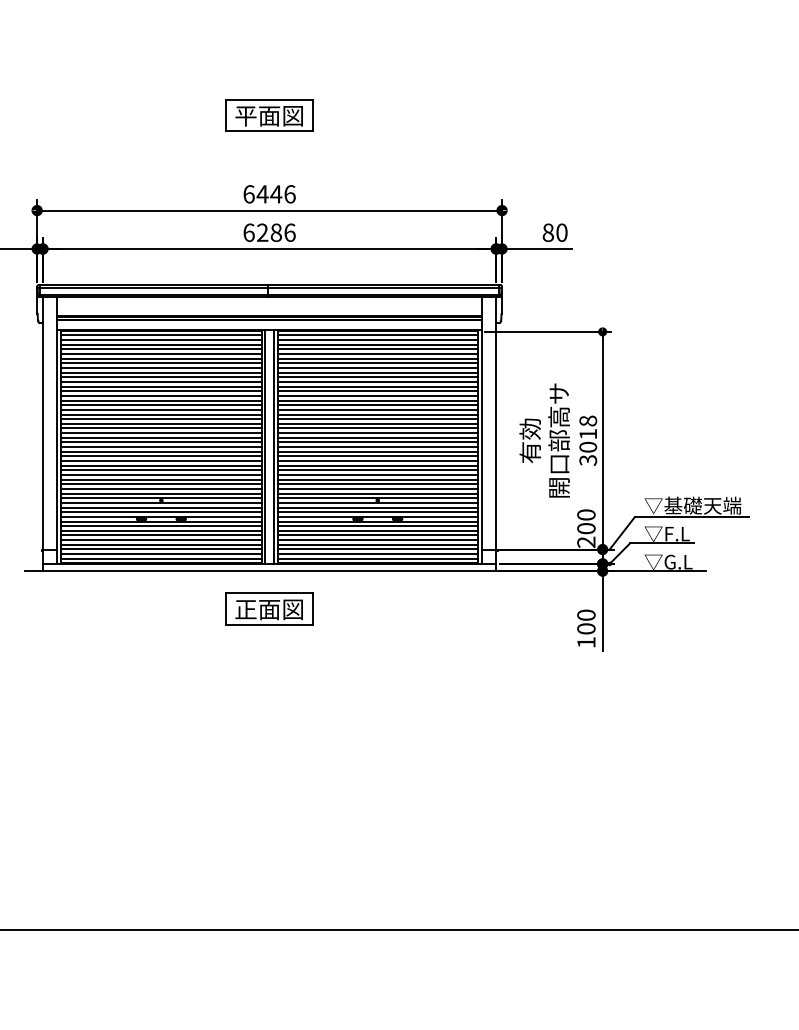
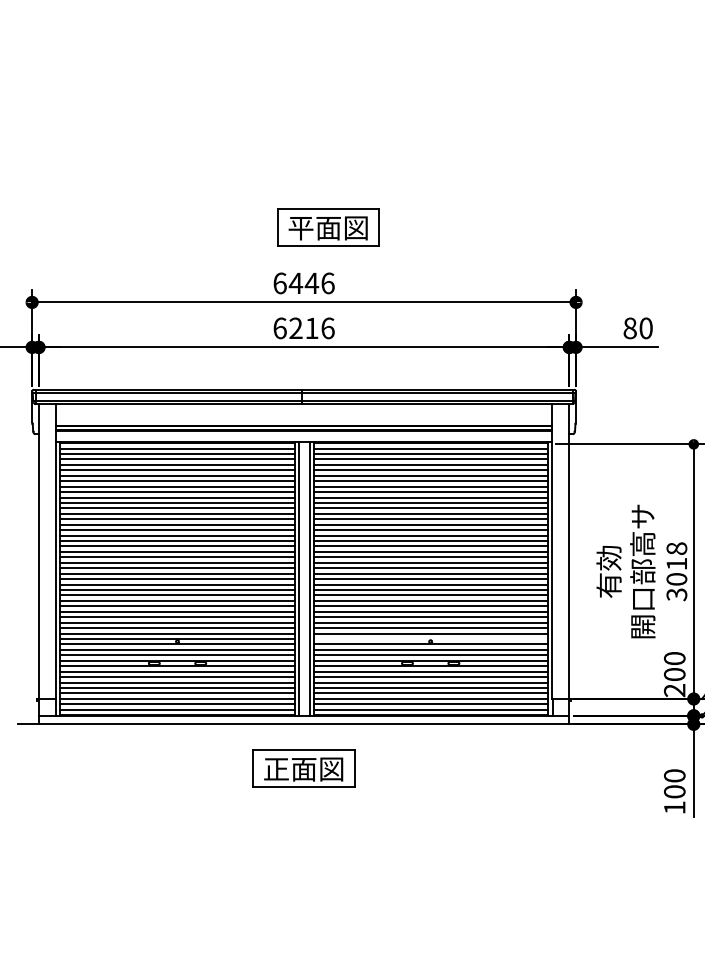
part: (269, 115) -> (328, 227), moved
text: (276, 232) -> (312, 328), 6286 -> 6216
line: (377, 498) -> (430, 639), removed

